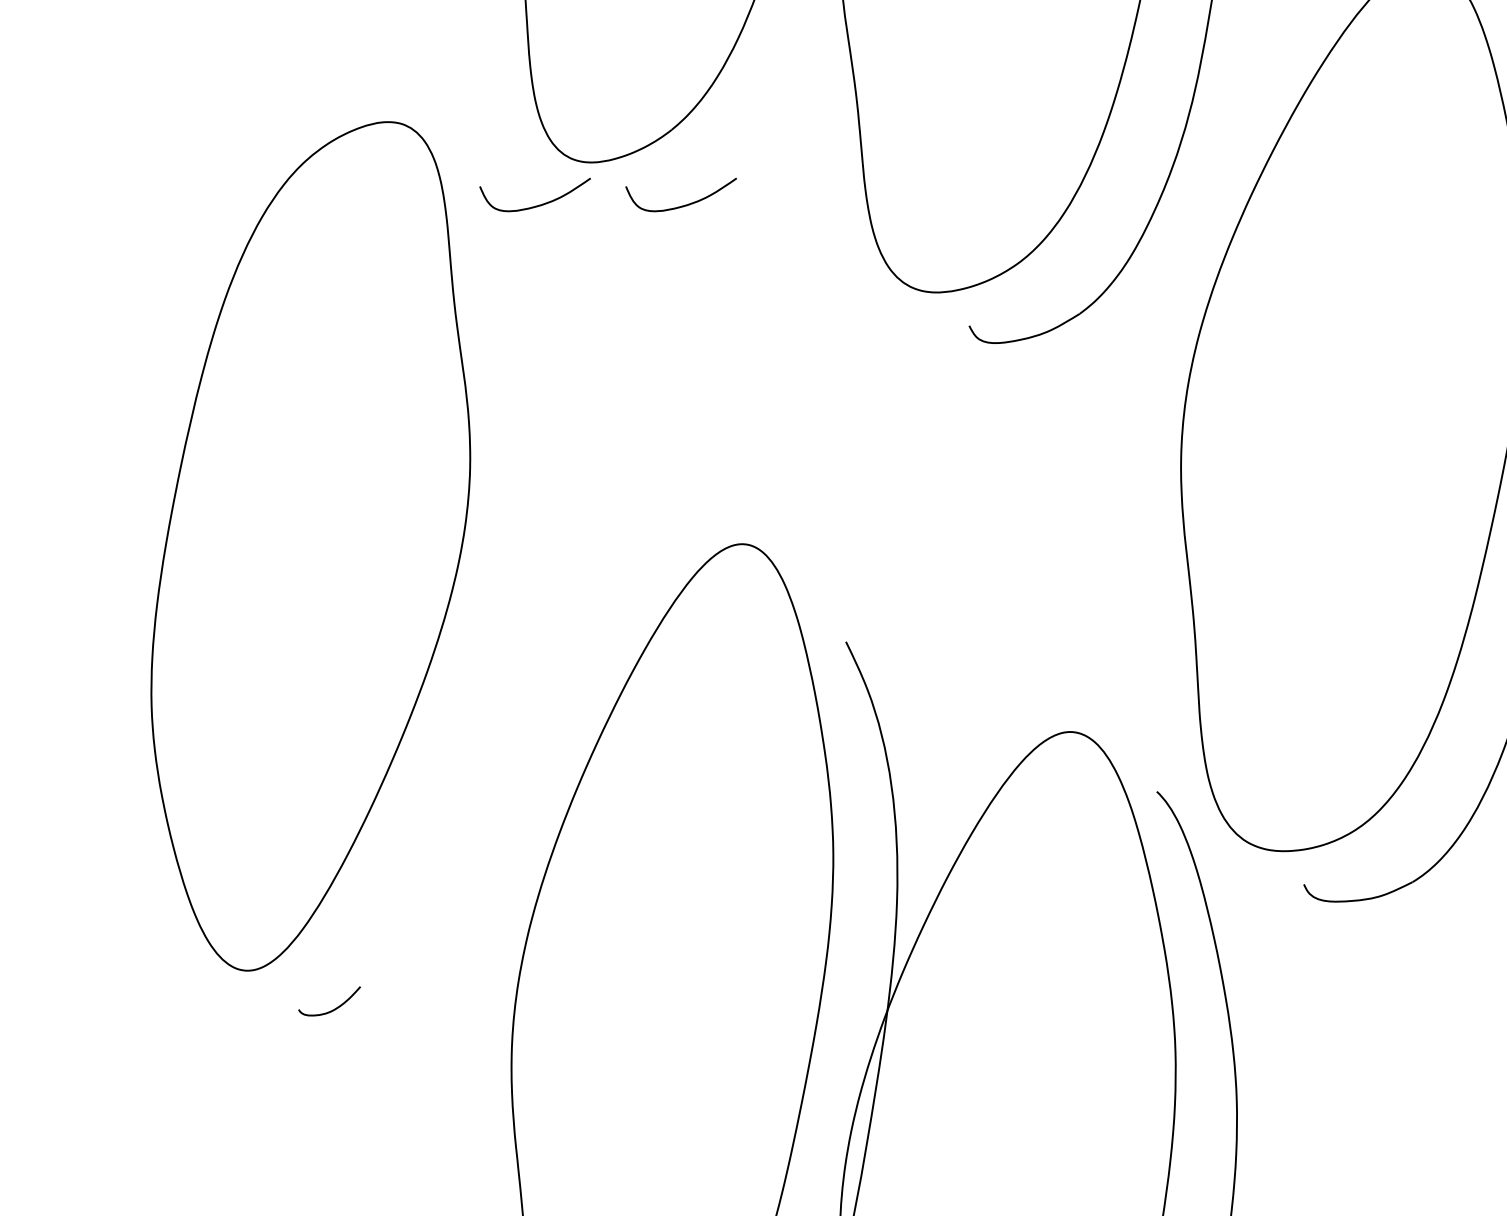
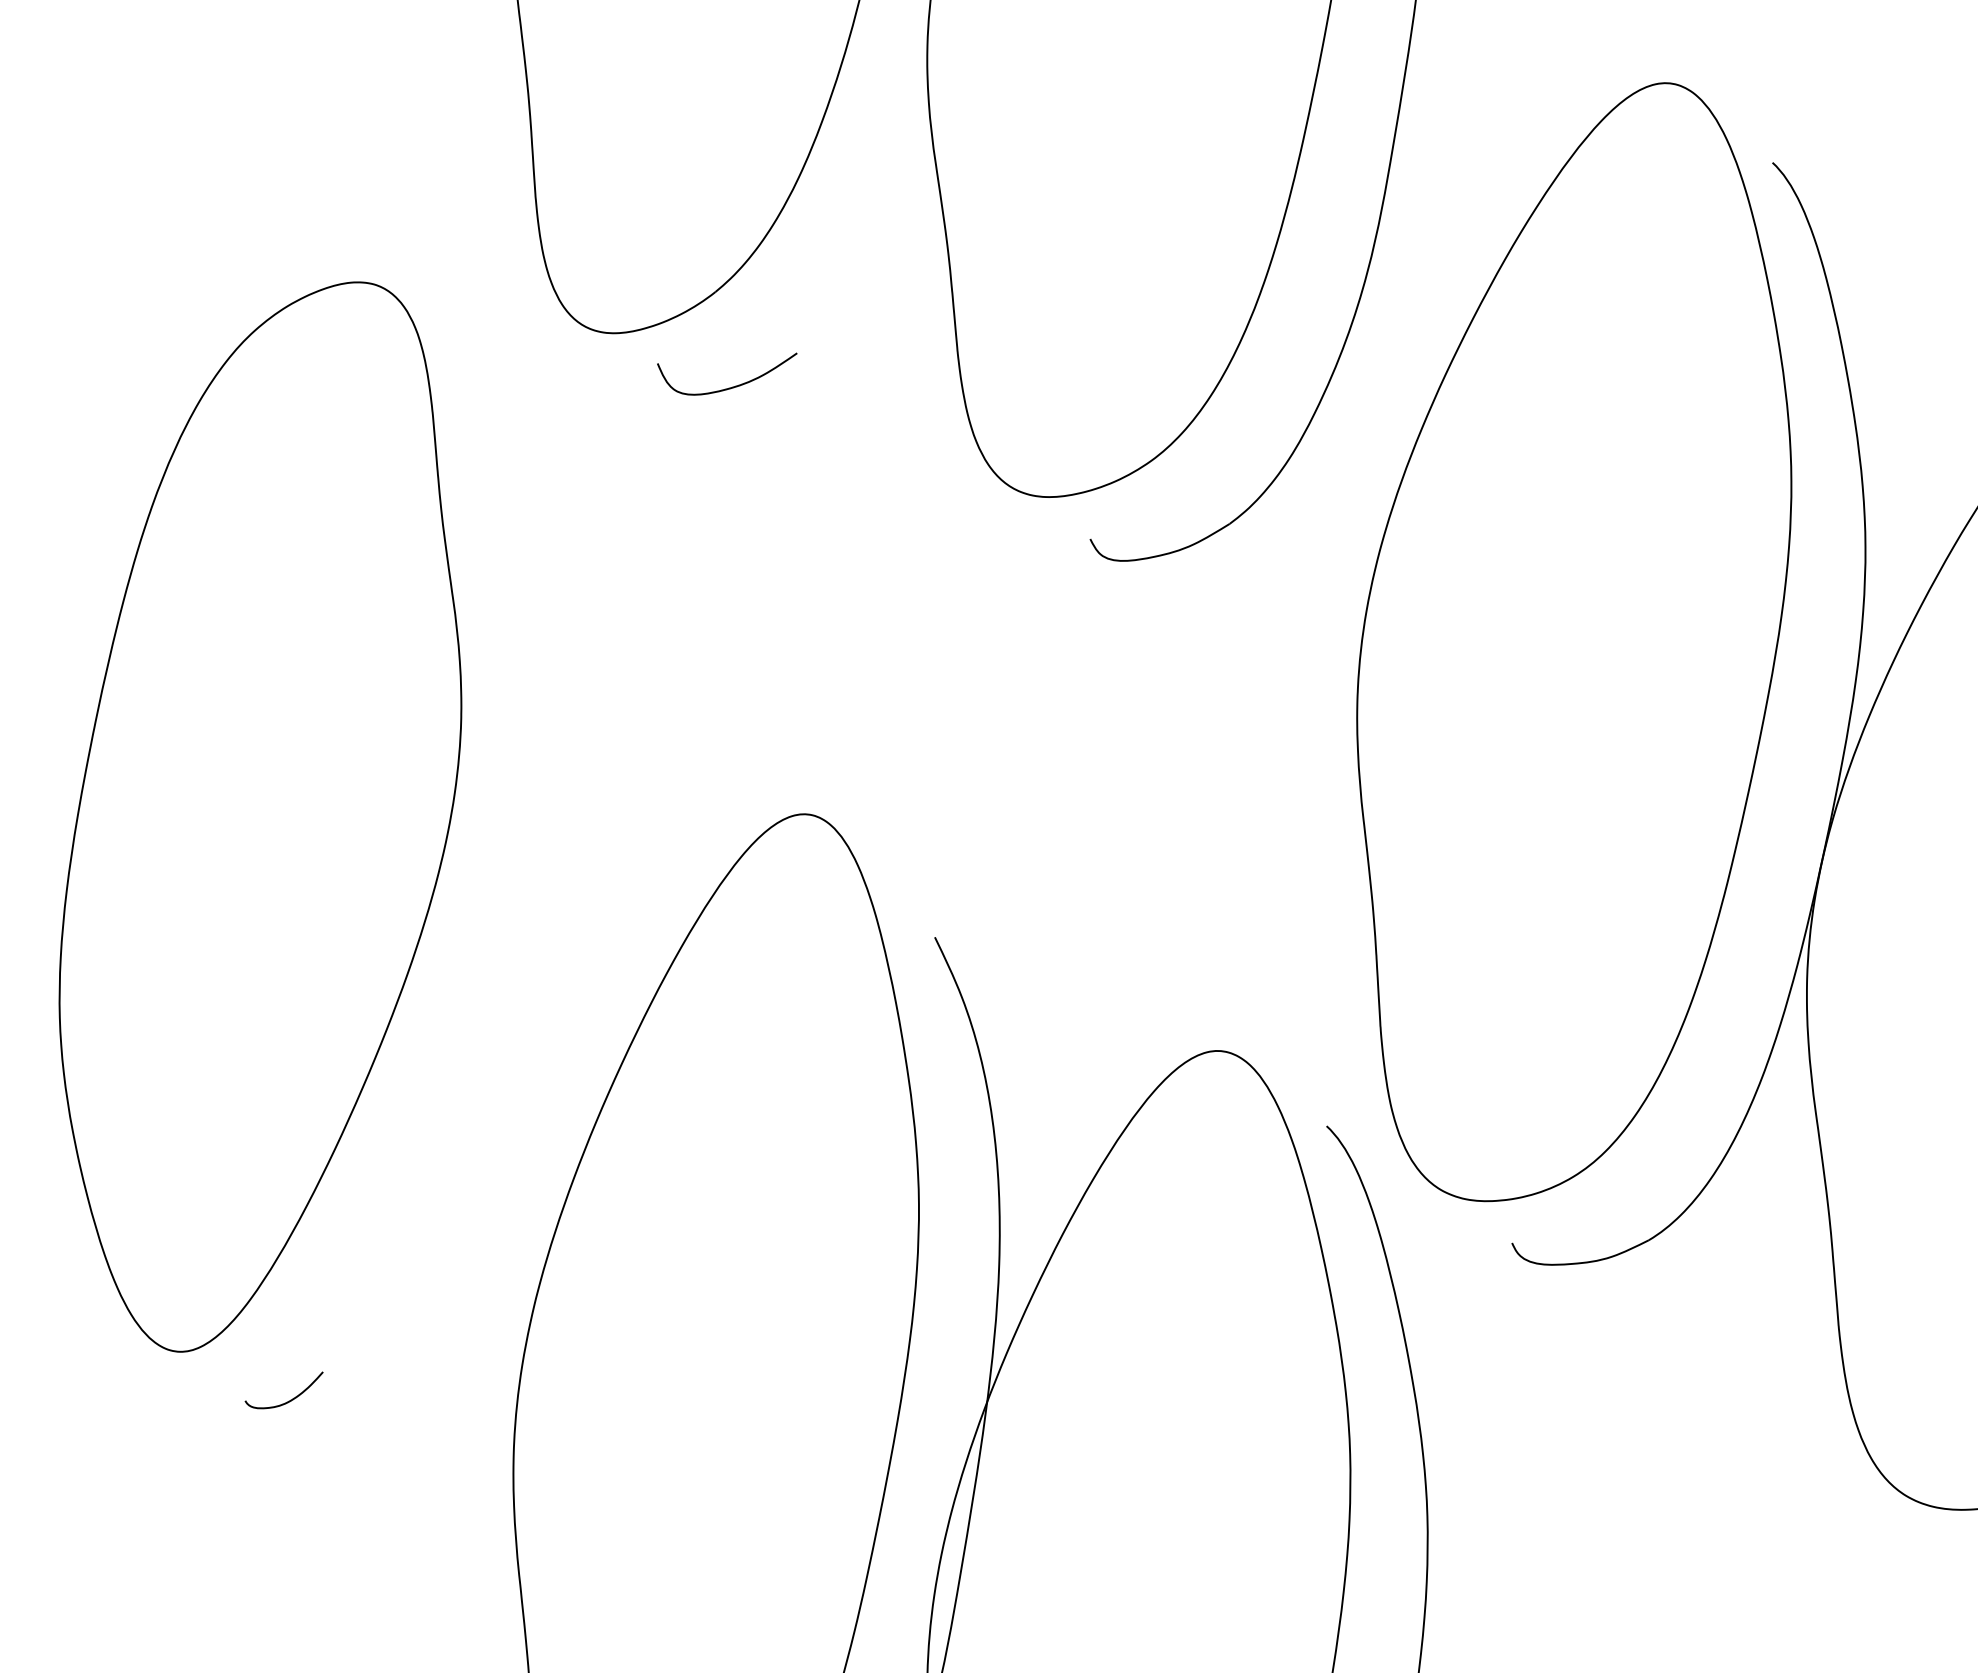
curve: (539, 204) -> (548, 386), removed

